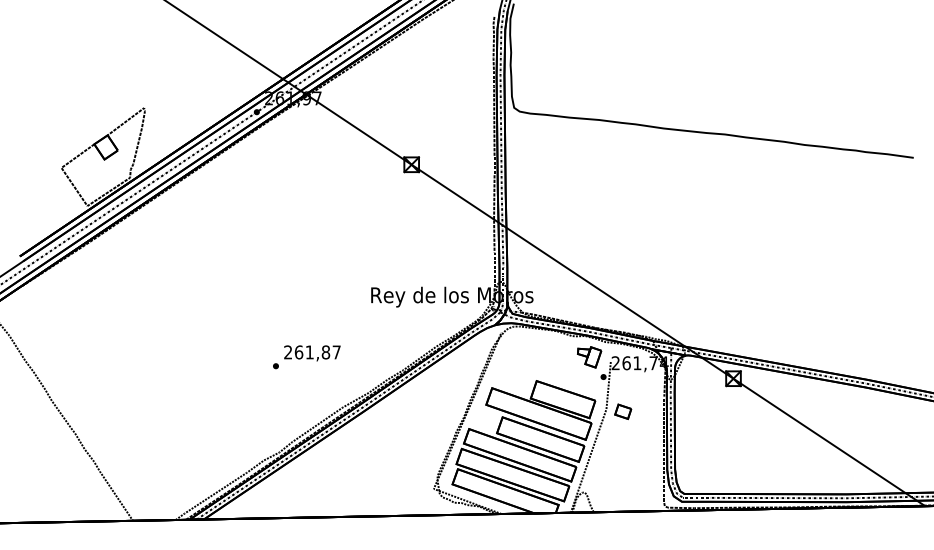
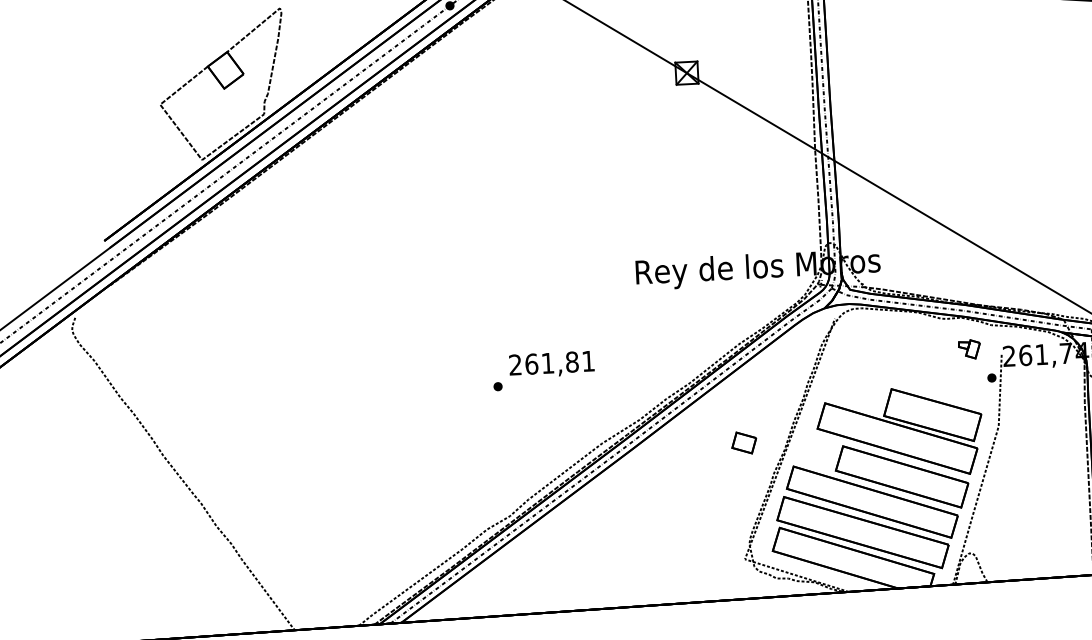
text: (336, 352) -> (588, 361), 261,87 -> 261,81
part: (589, 357) -> (969, 349), size x0.6
part: (623, 411) -> (744, 442), moved

